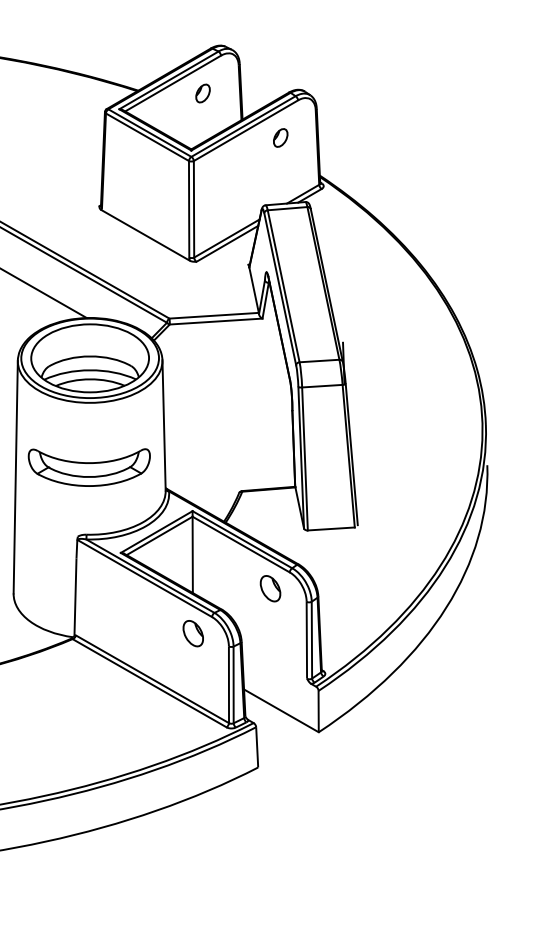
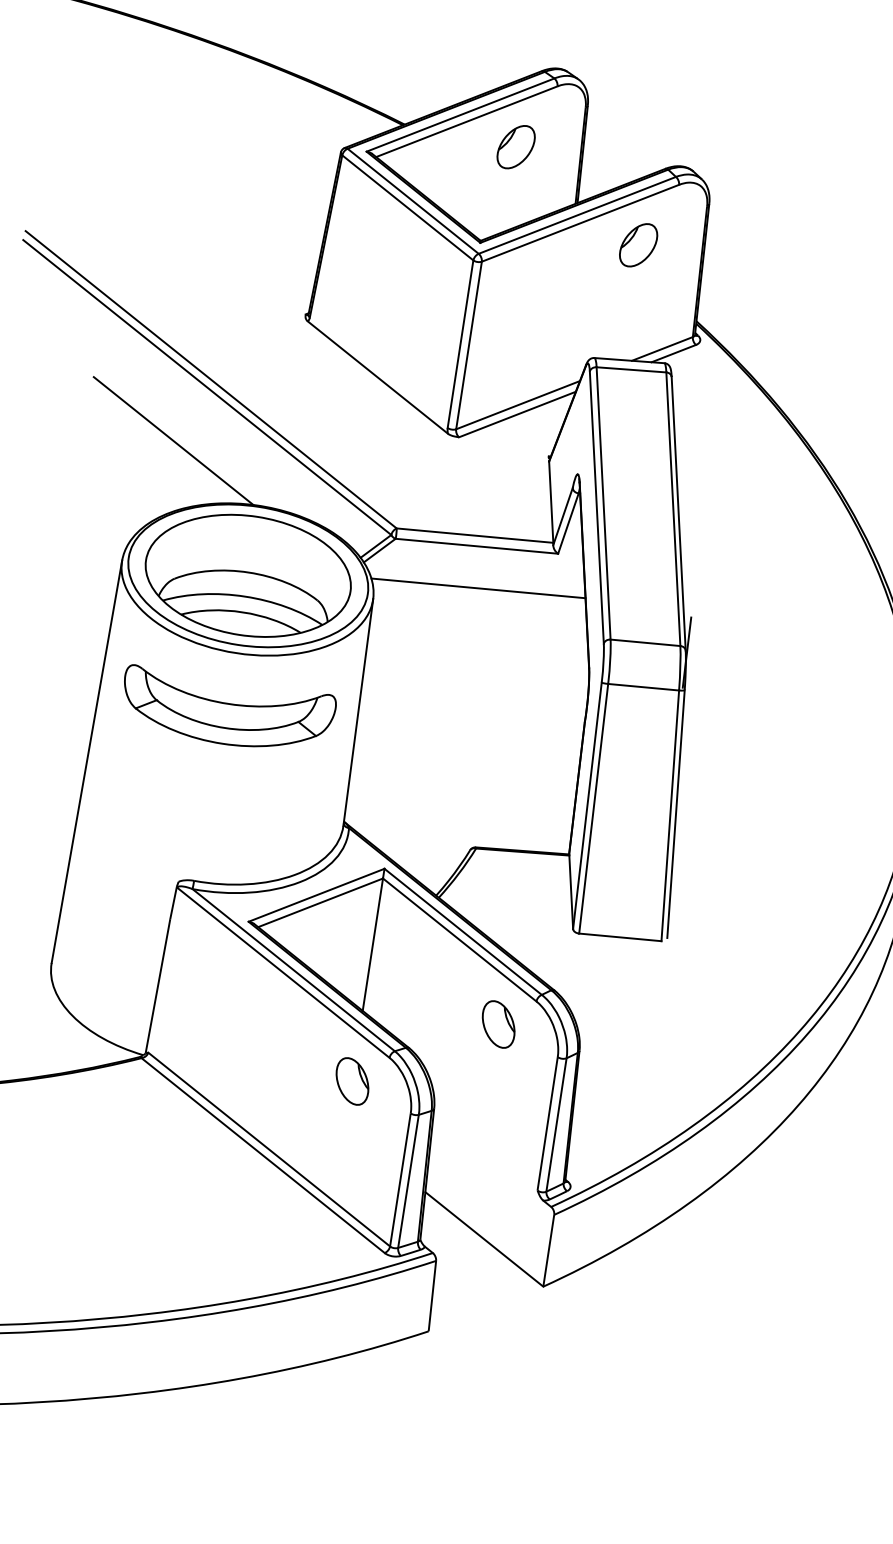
part: (202, 93) -> (515, 146), size x1.43
part: (280, 137) -> (638, 244), size x1.43
line: (220, 345) -> (477, 588), added
part: (88, 467) -> (225, 711), moved

